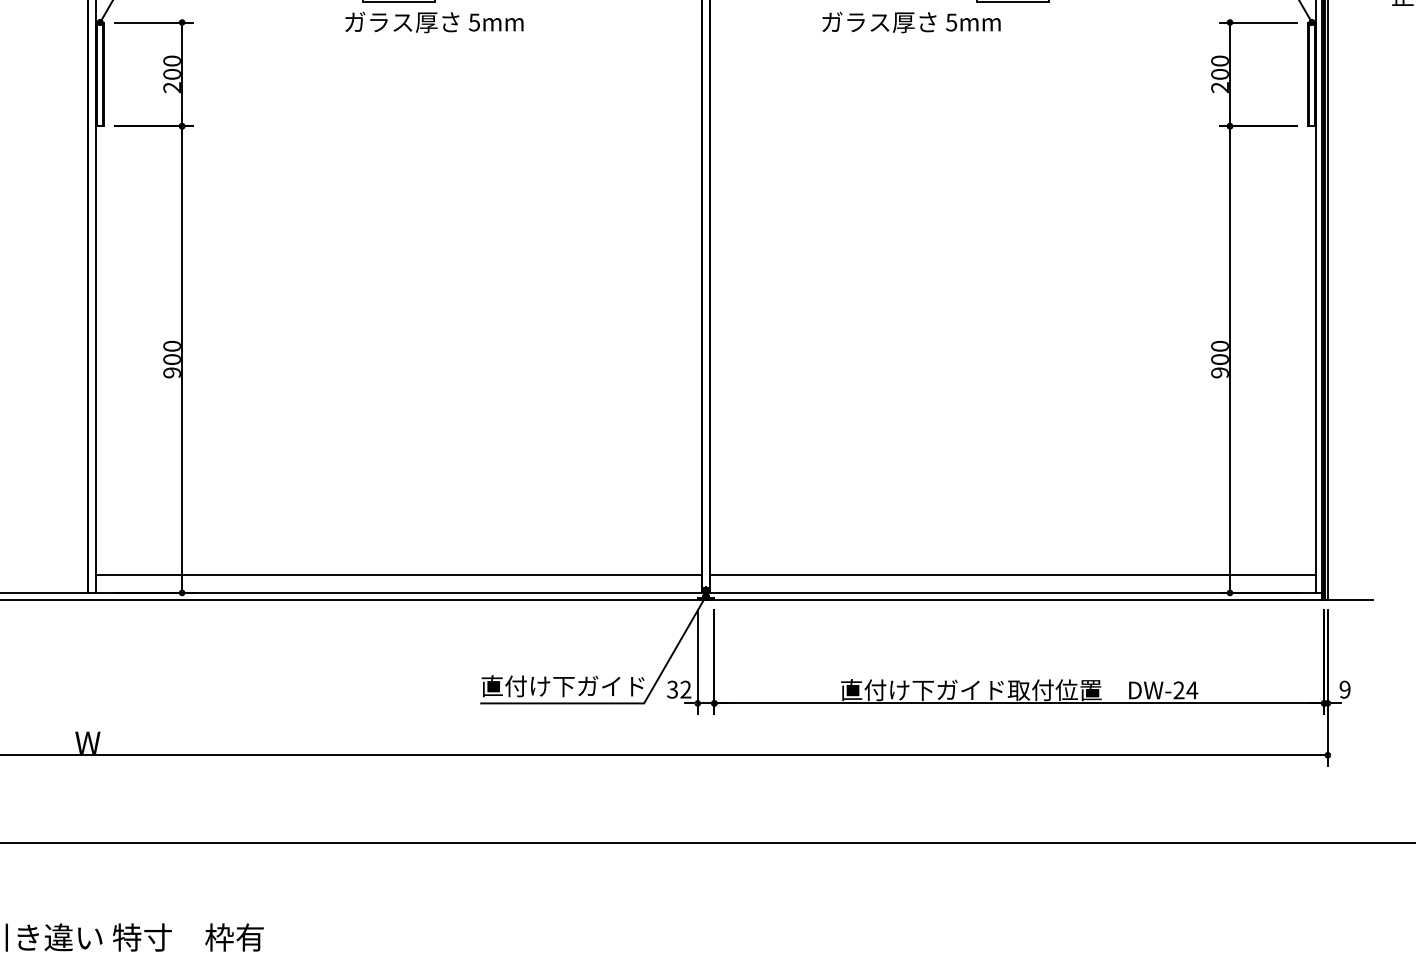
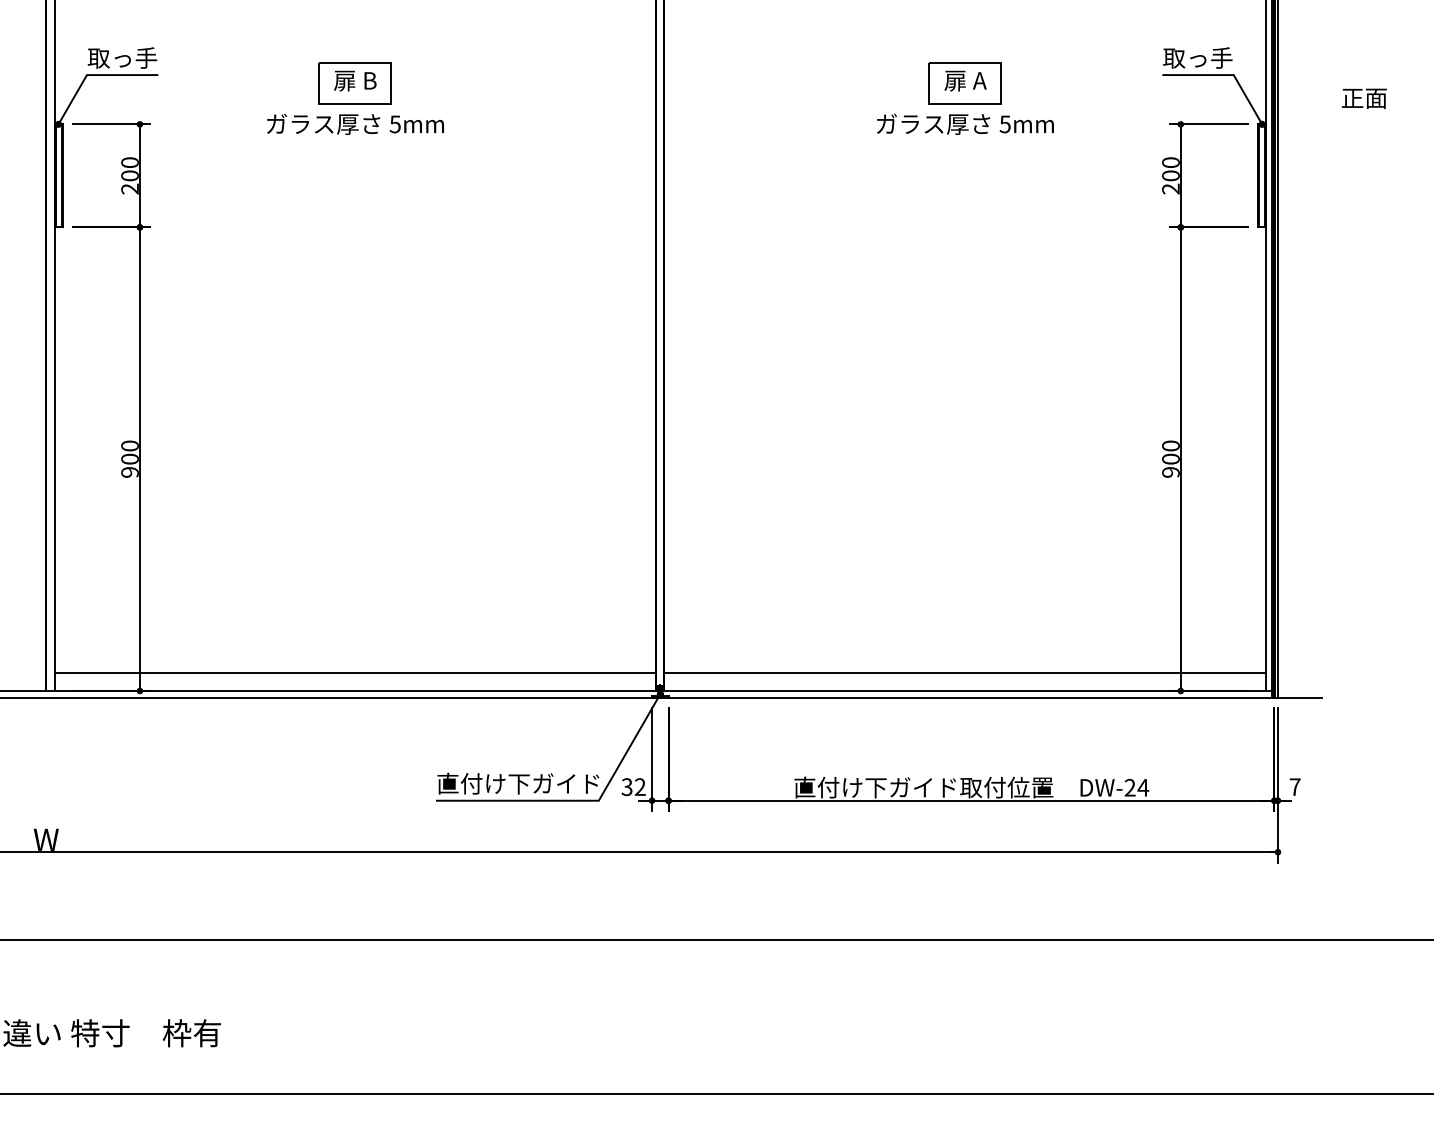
text: (434, 21) -> (355, 123), moved
text: (911, 21) -> (965, 123), moved
text: (1344, 690) -> (1294, 787), 9 -> 7

